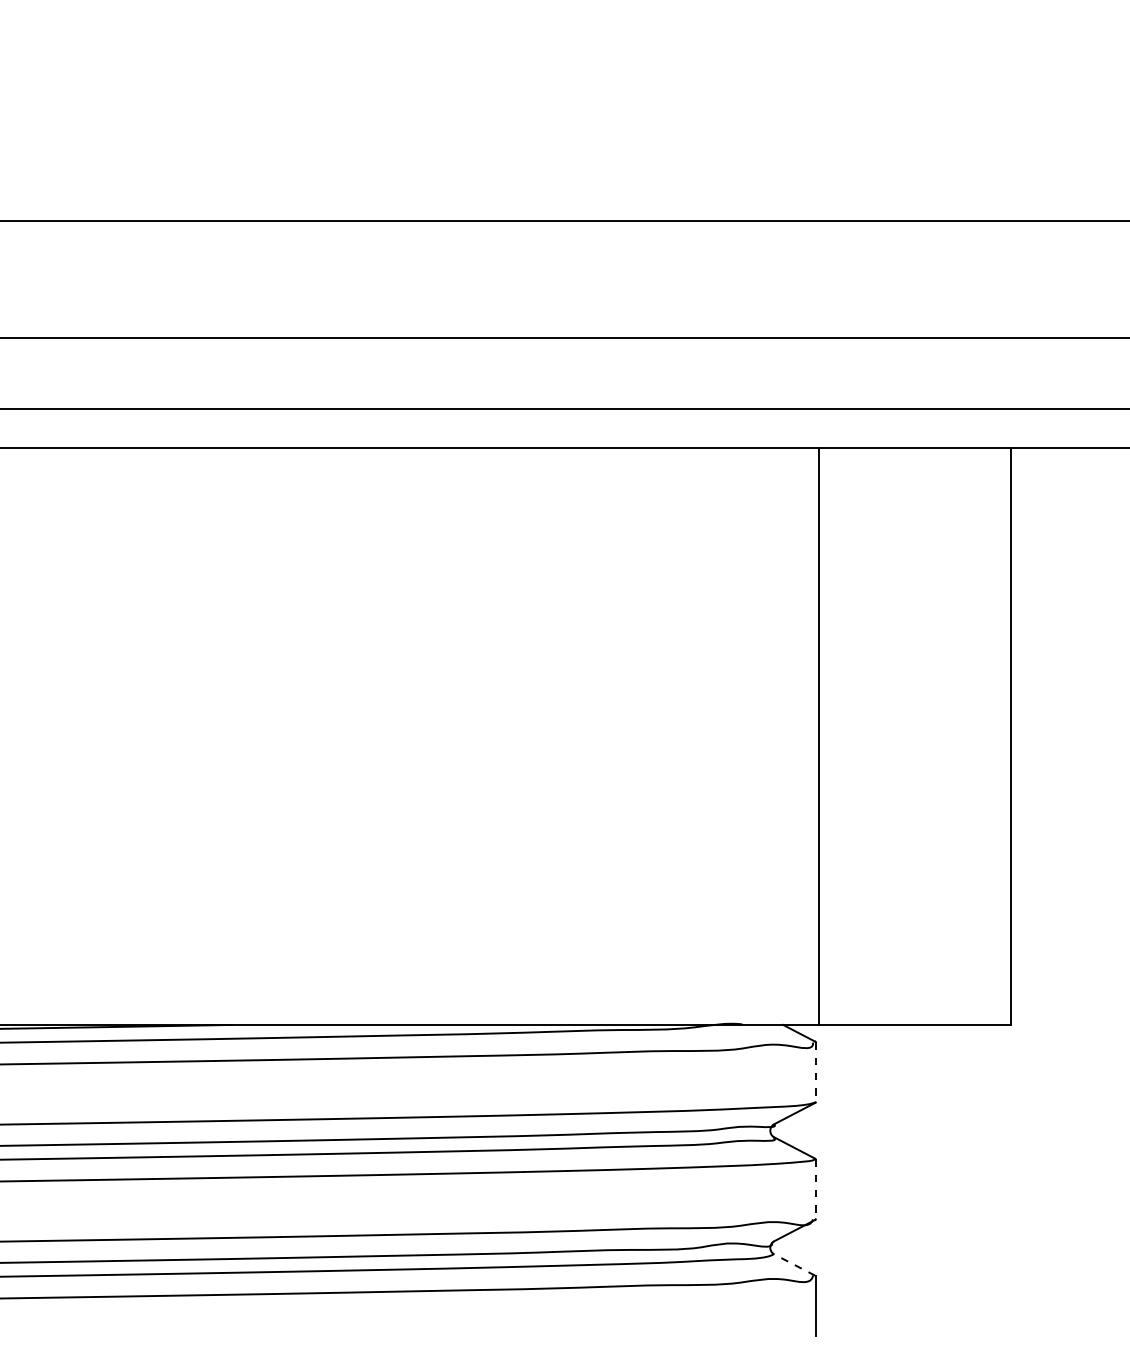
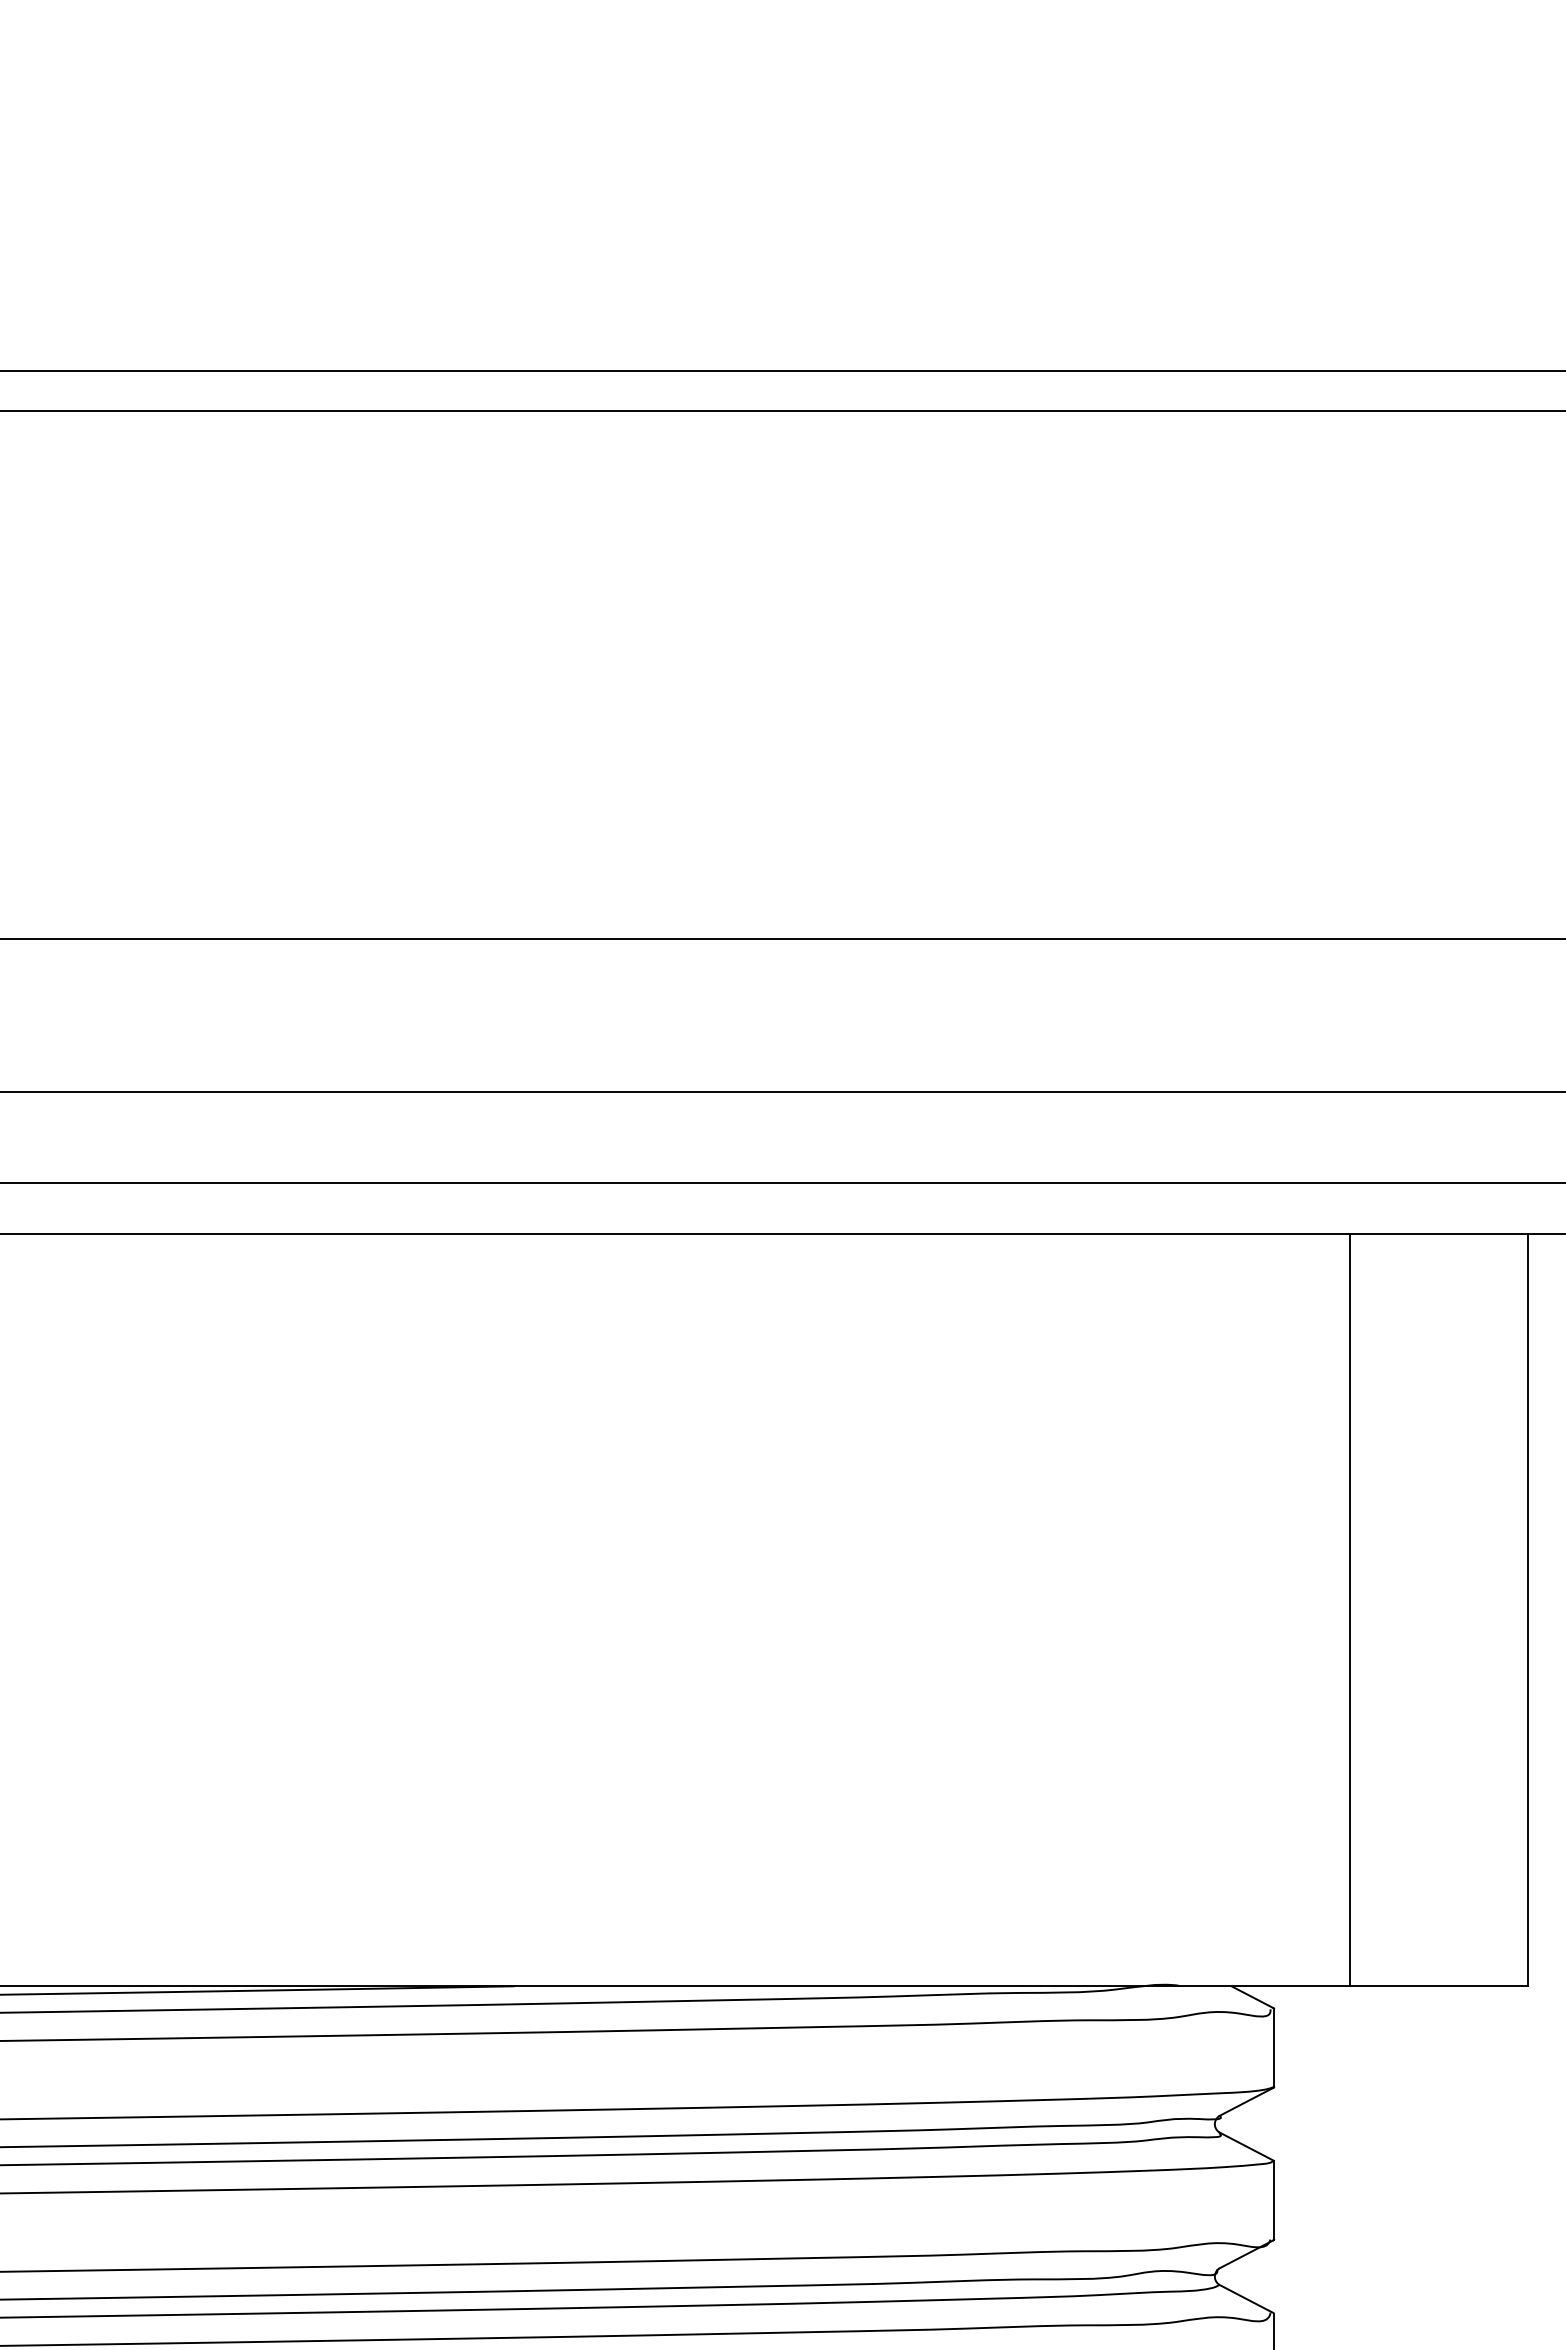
line: (818, 736) -> (1349, 1610), moved
line: (816, 1072) -> (1274, 2048), dashed -> solid
line: (816, 1189) -> (1274, 2200), dashed -> solid
line: (794, 1264) -> (1246, 2298), dashed -> solid

